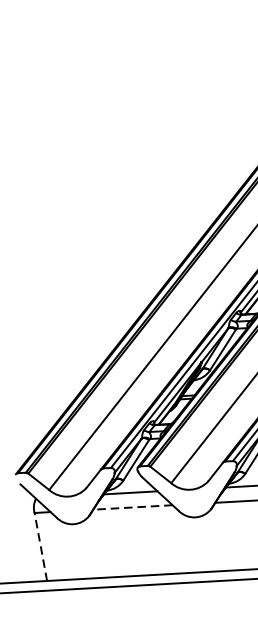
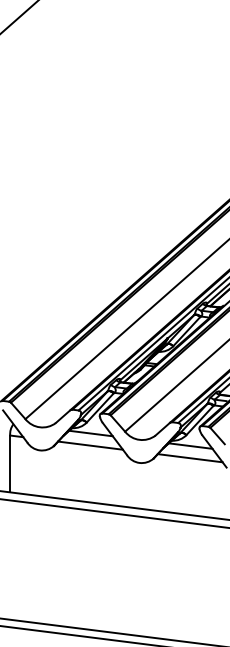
line: (132, 507) -> (90, 445), dashed -> solid
line: (41, 546) -> (10, 463), dashed -> solid

